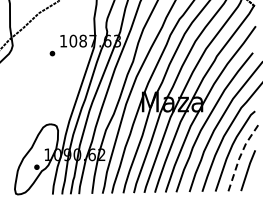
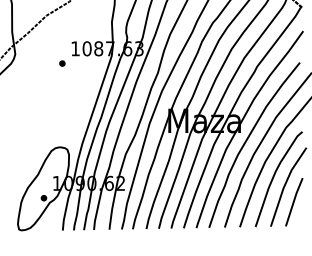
line: (240, 156) -> (285, 185), dashed -> solid

